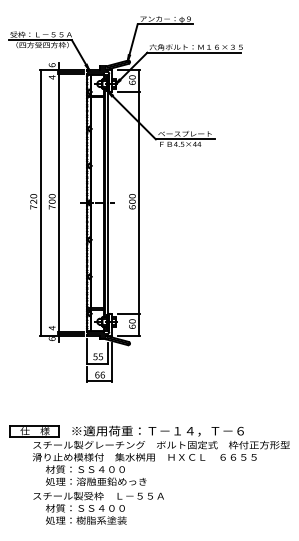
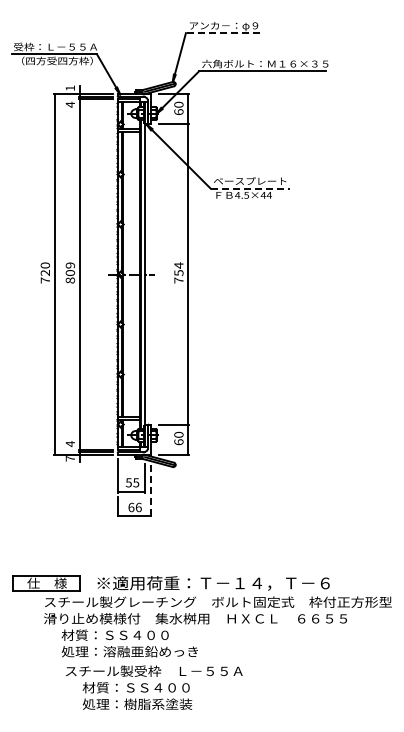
line: (164, 24) -> (222, 33), solid -> dashed
text: (51, 64) -> (69, 87), 6 -> 1
line: (185, 139) -> (250, 188), solid -> dashed
text: (52, 201) -> (70, 272), 700 -> 809
text: (132, 201) -> (178, 272), 600 -> 754
text: (52, 338) -> (70, 458), 6 -> 7
line: (111, 361) -> (150, 489), solid -> dashed
text: (98, 508) -> (154, 687), moved

